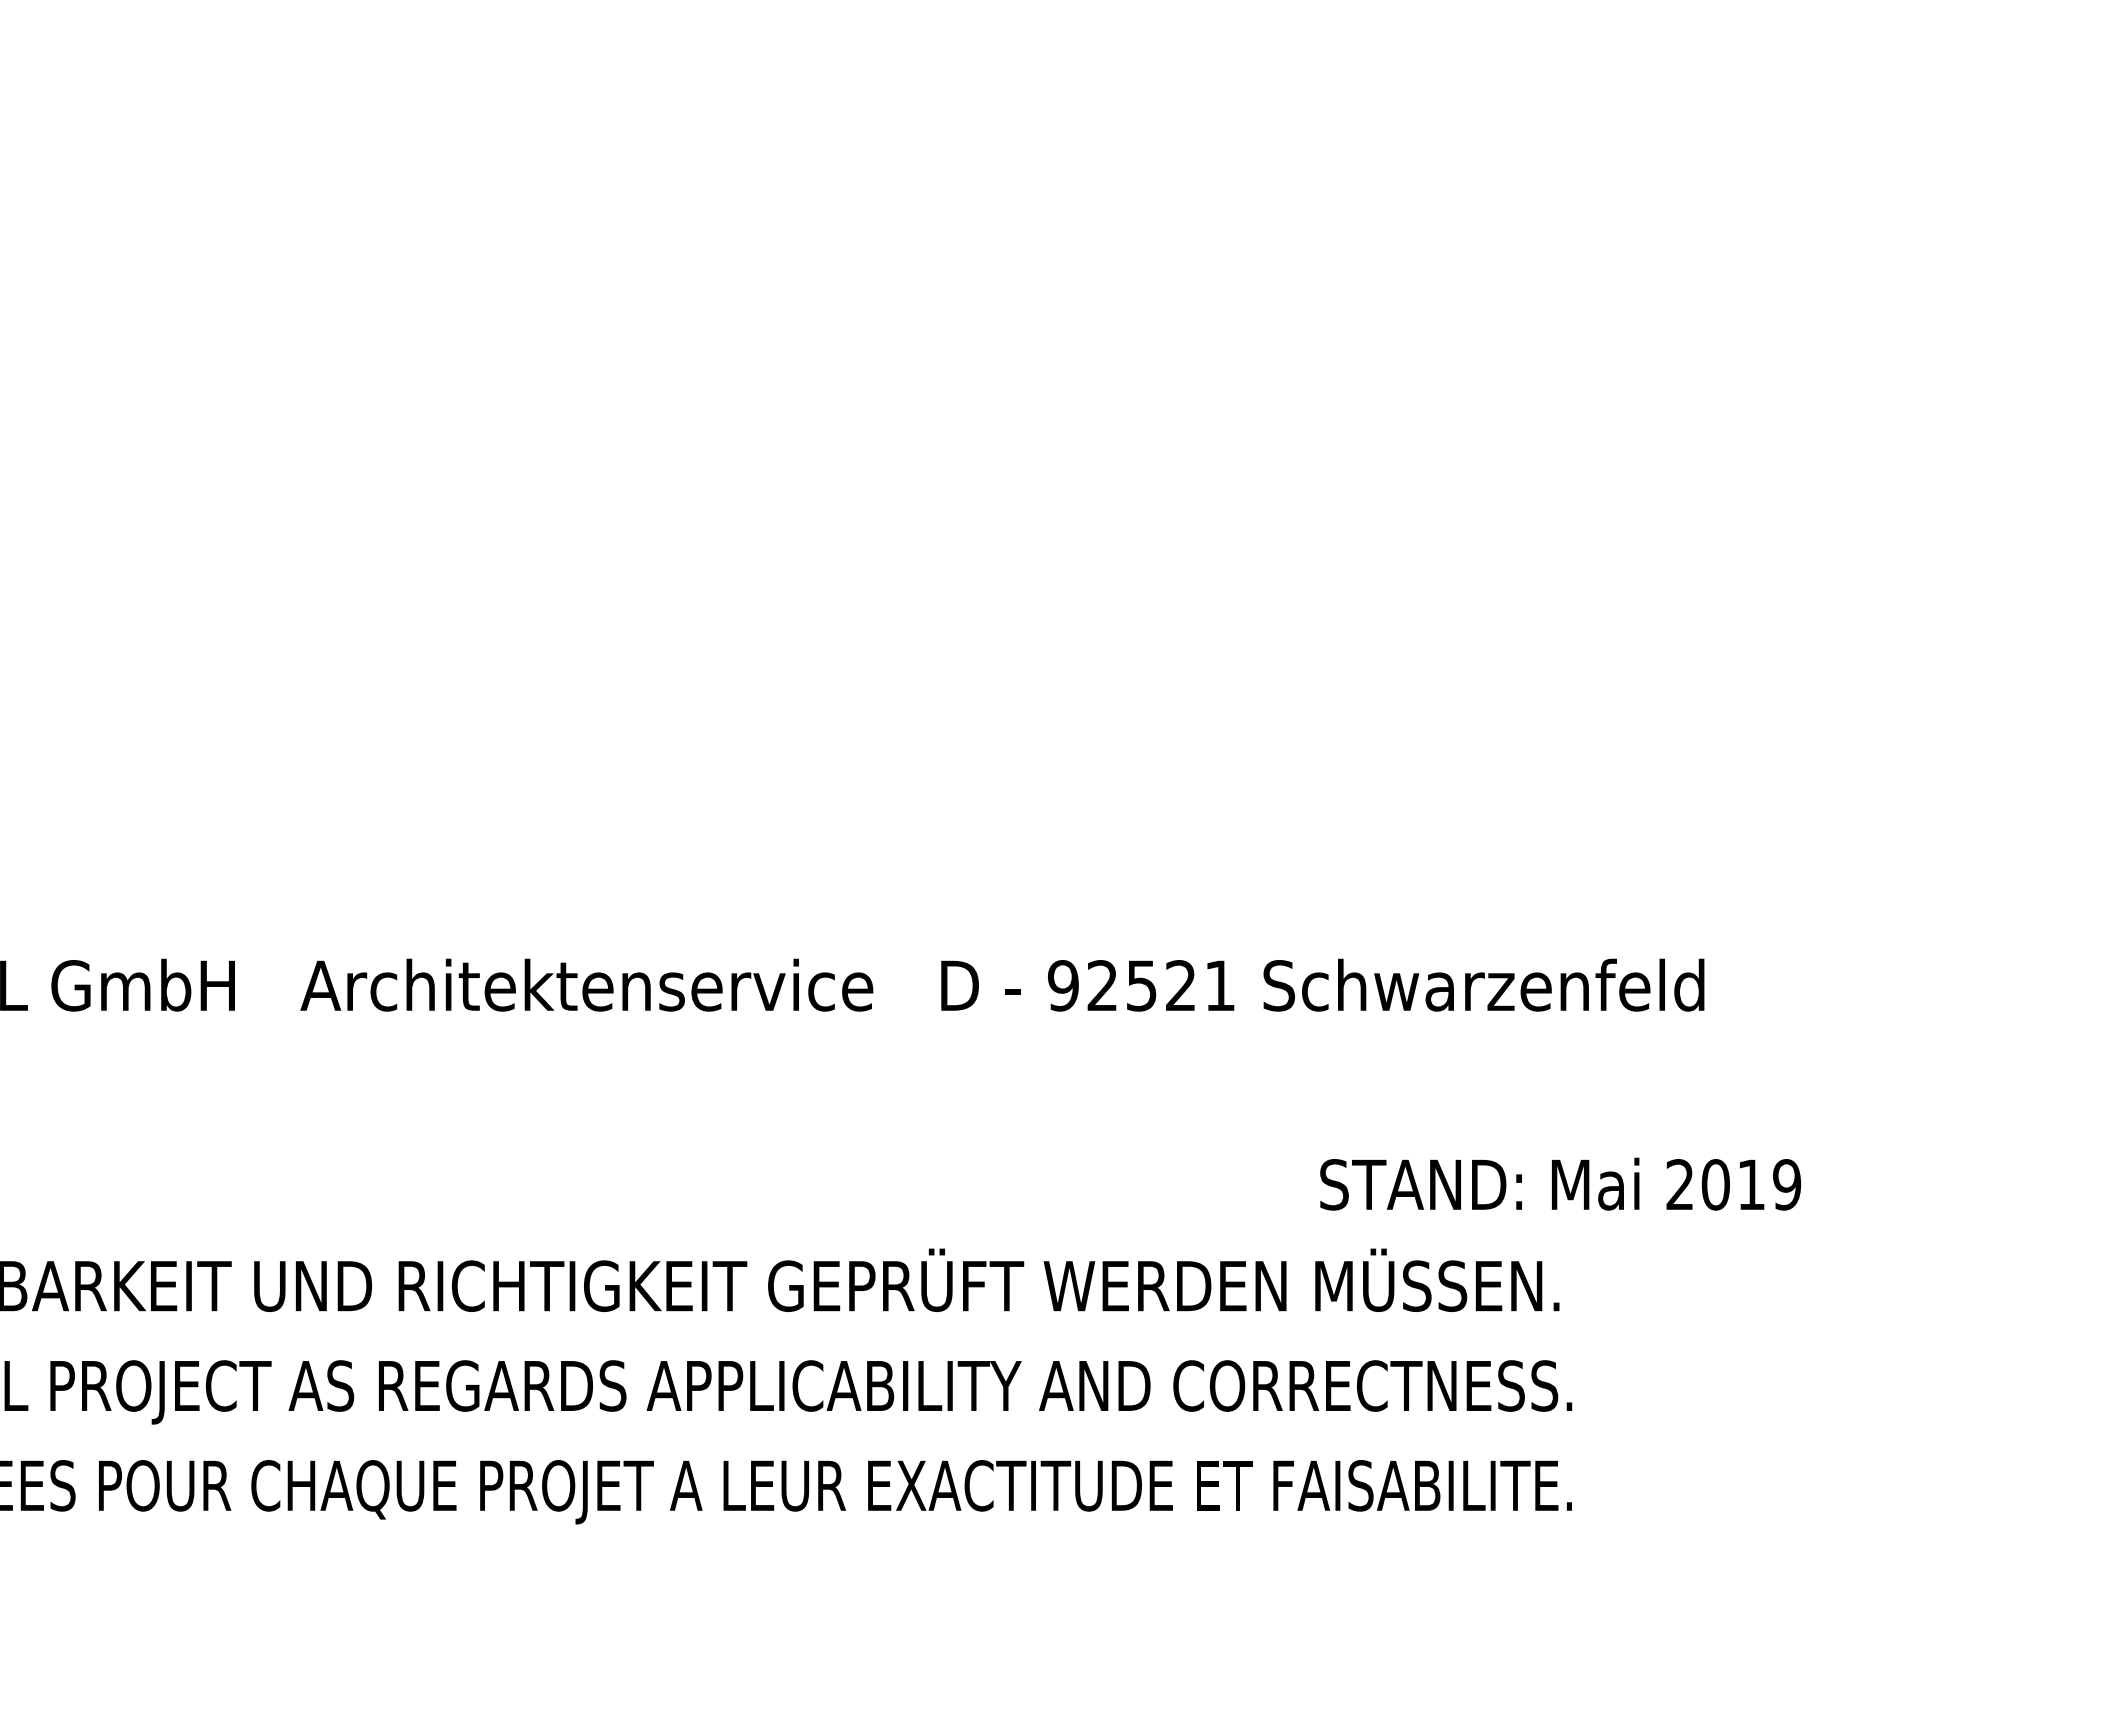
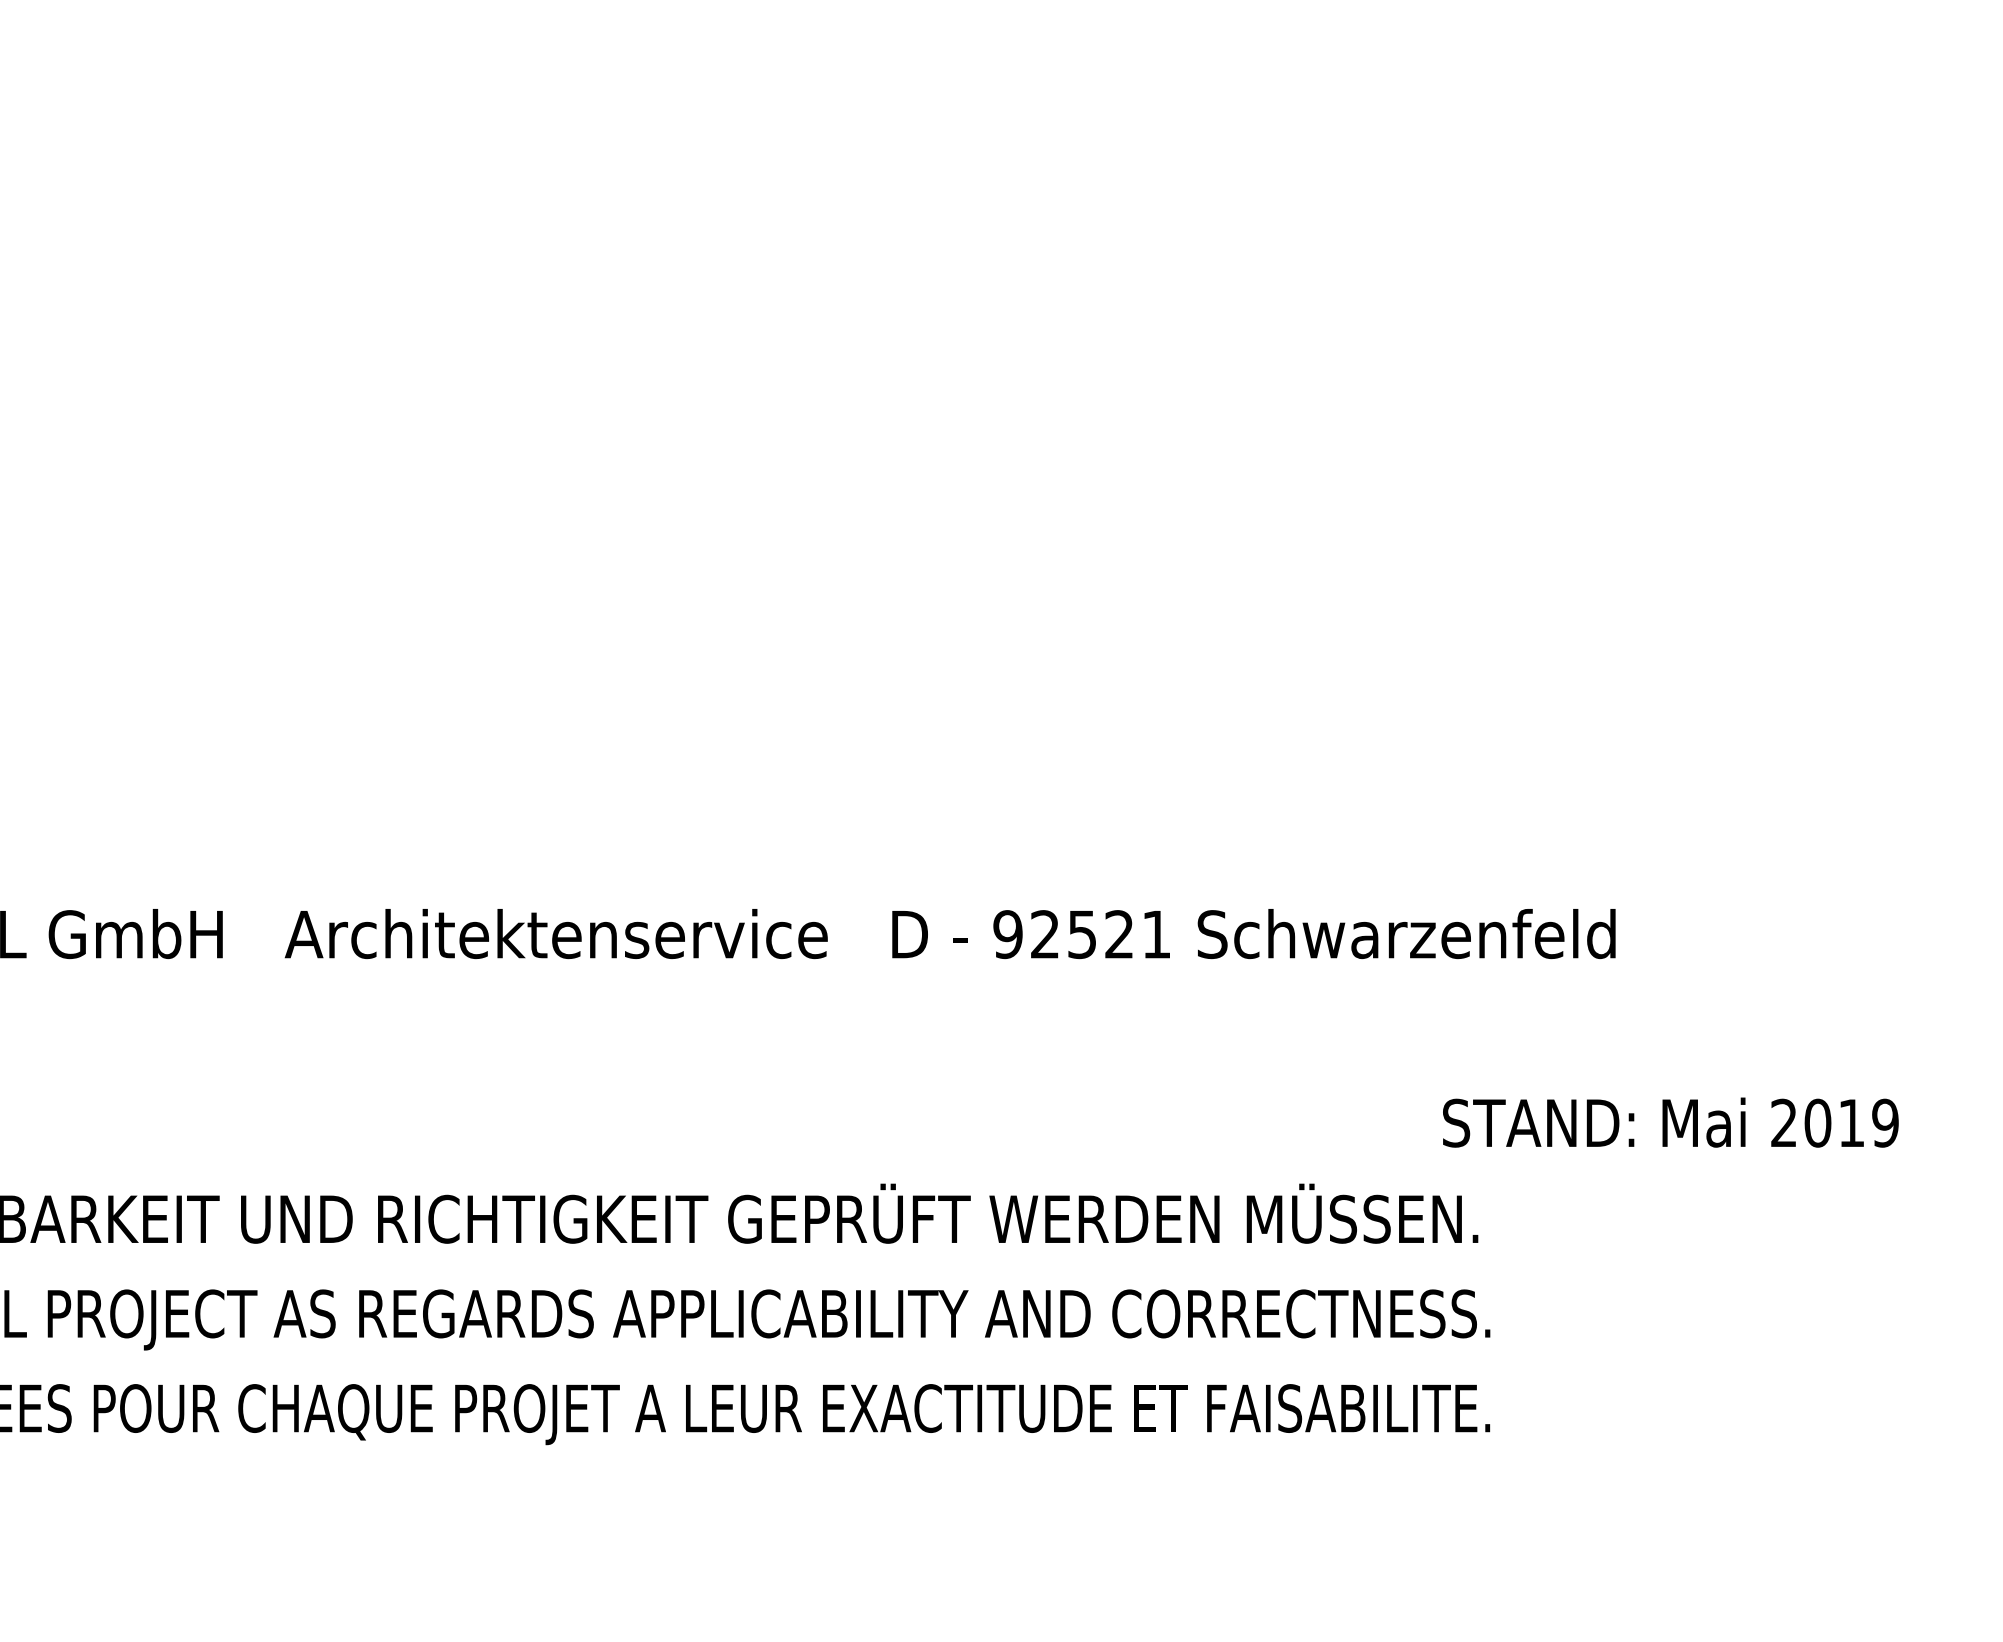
text: (1560, 1183) -> (1670, 1121), moved

